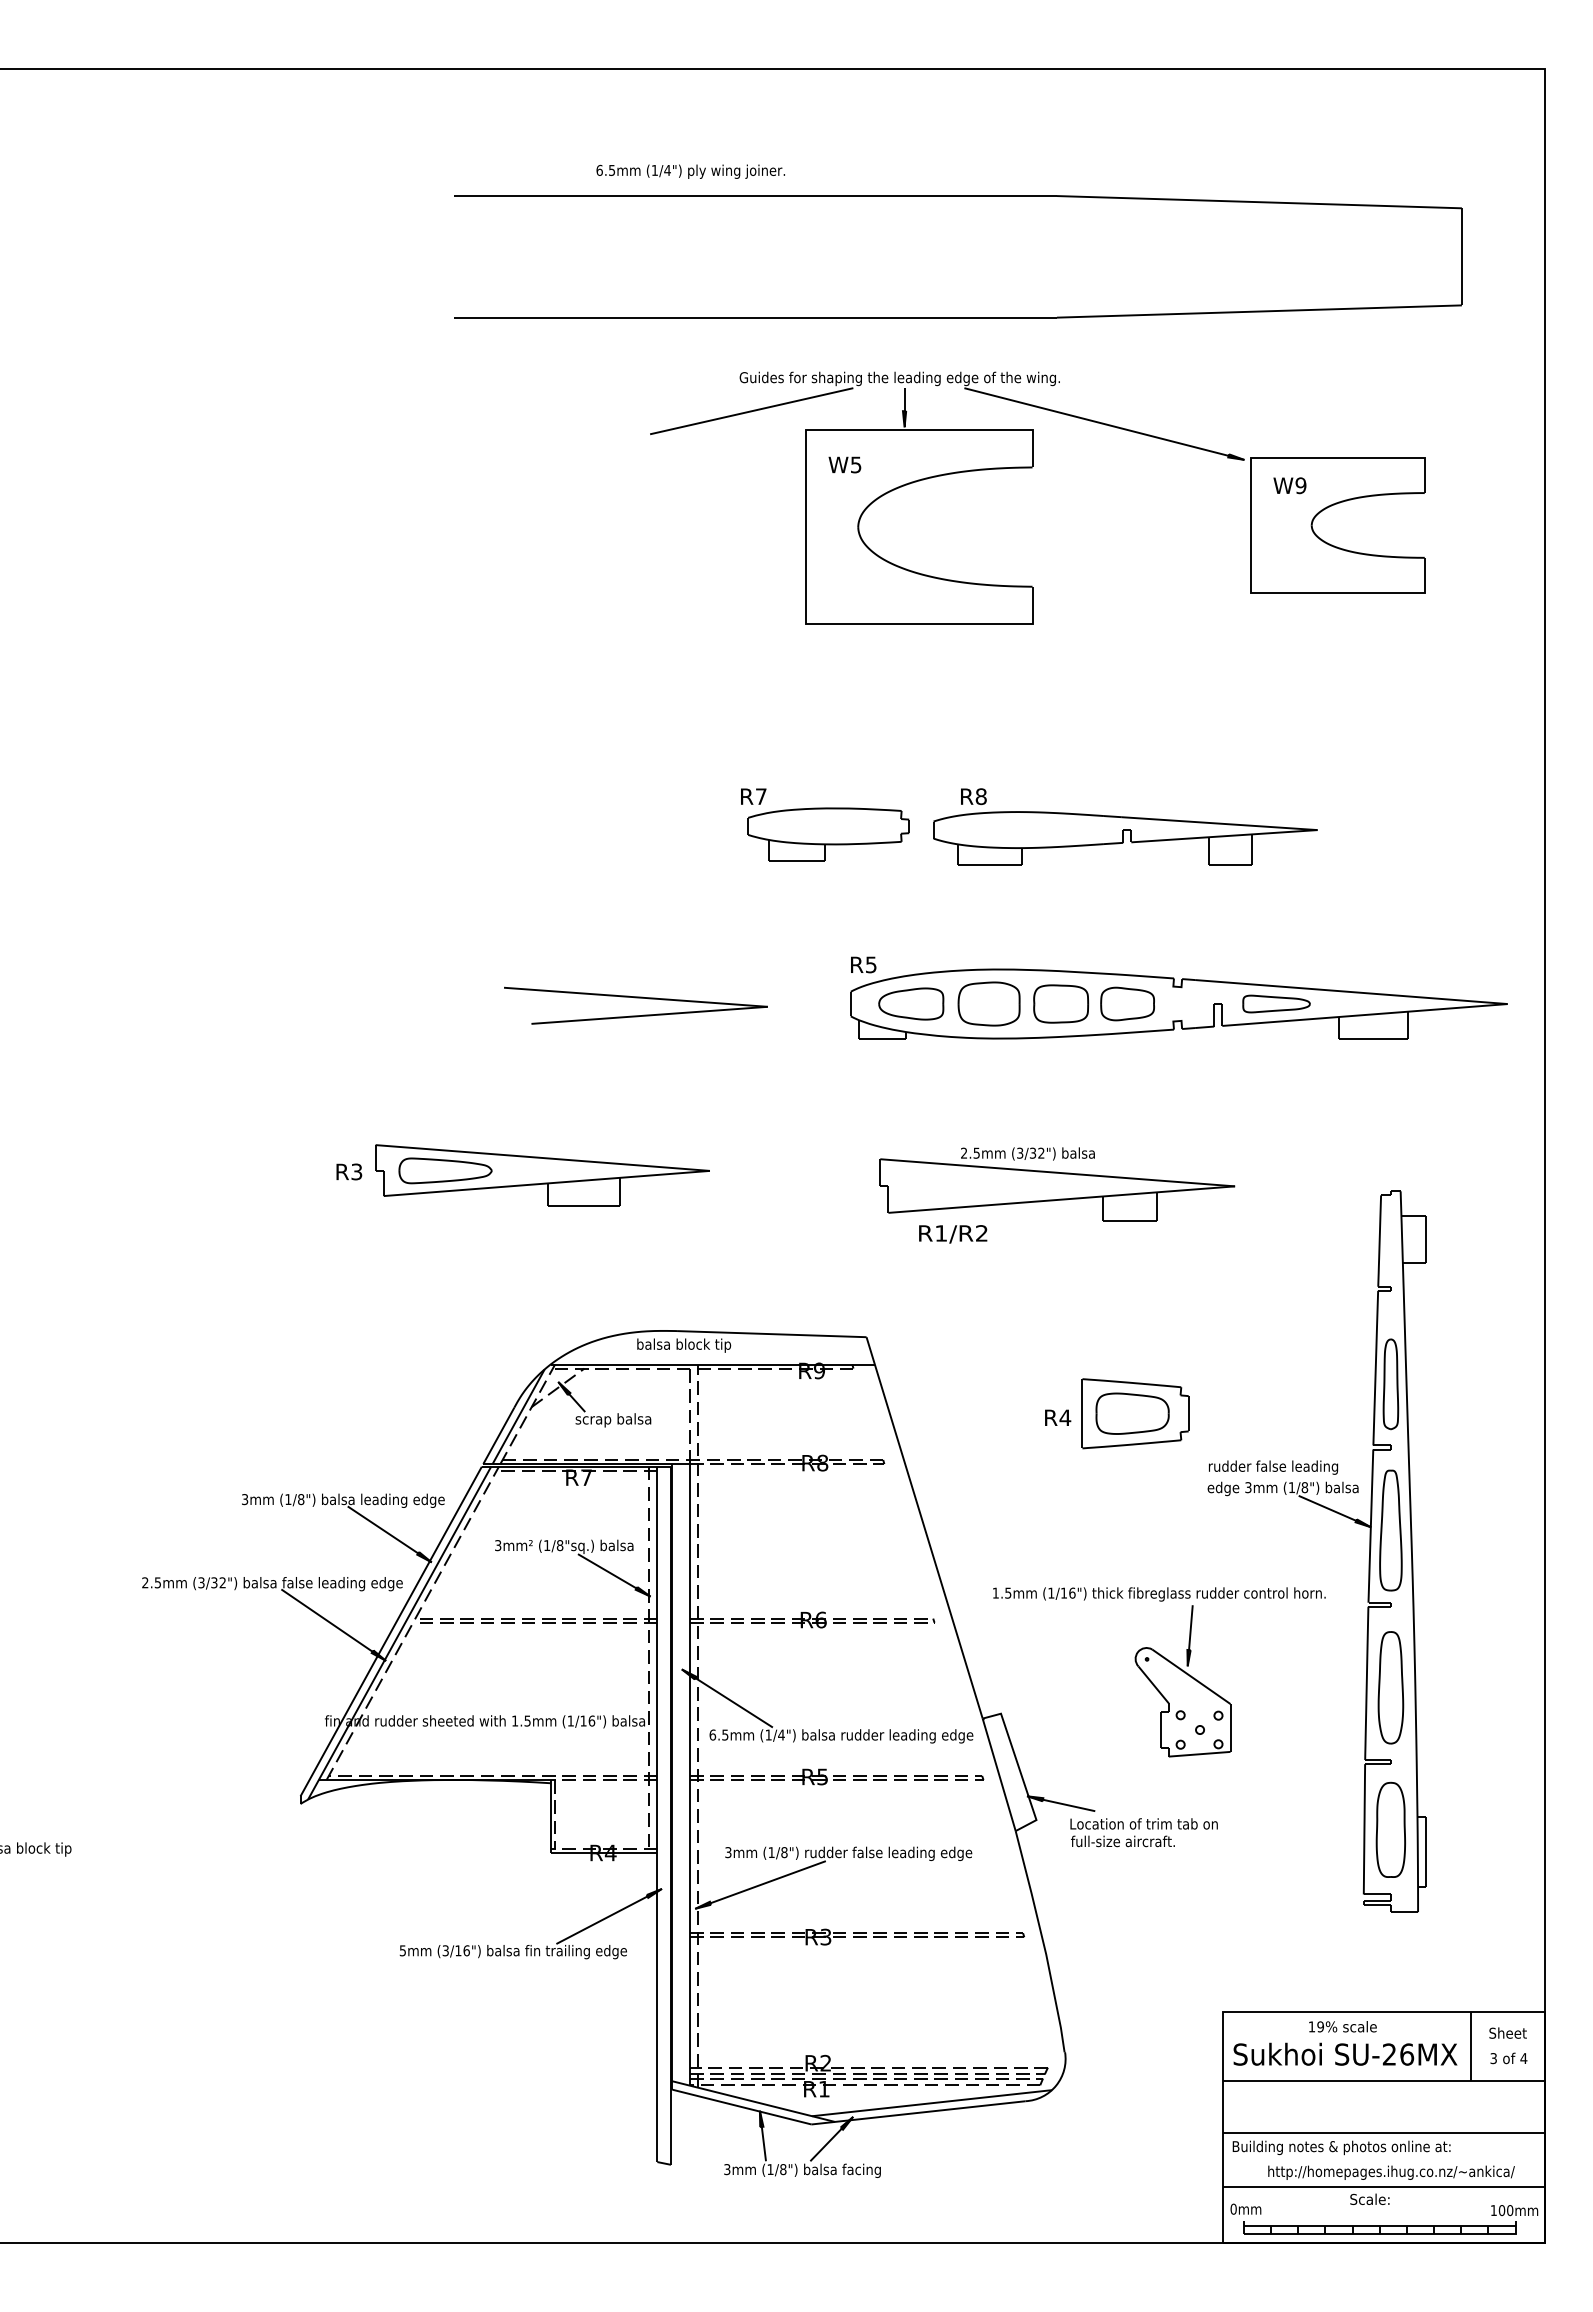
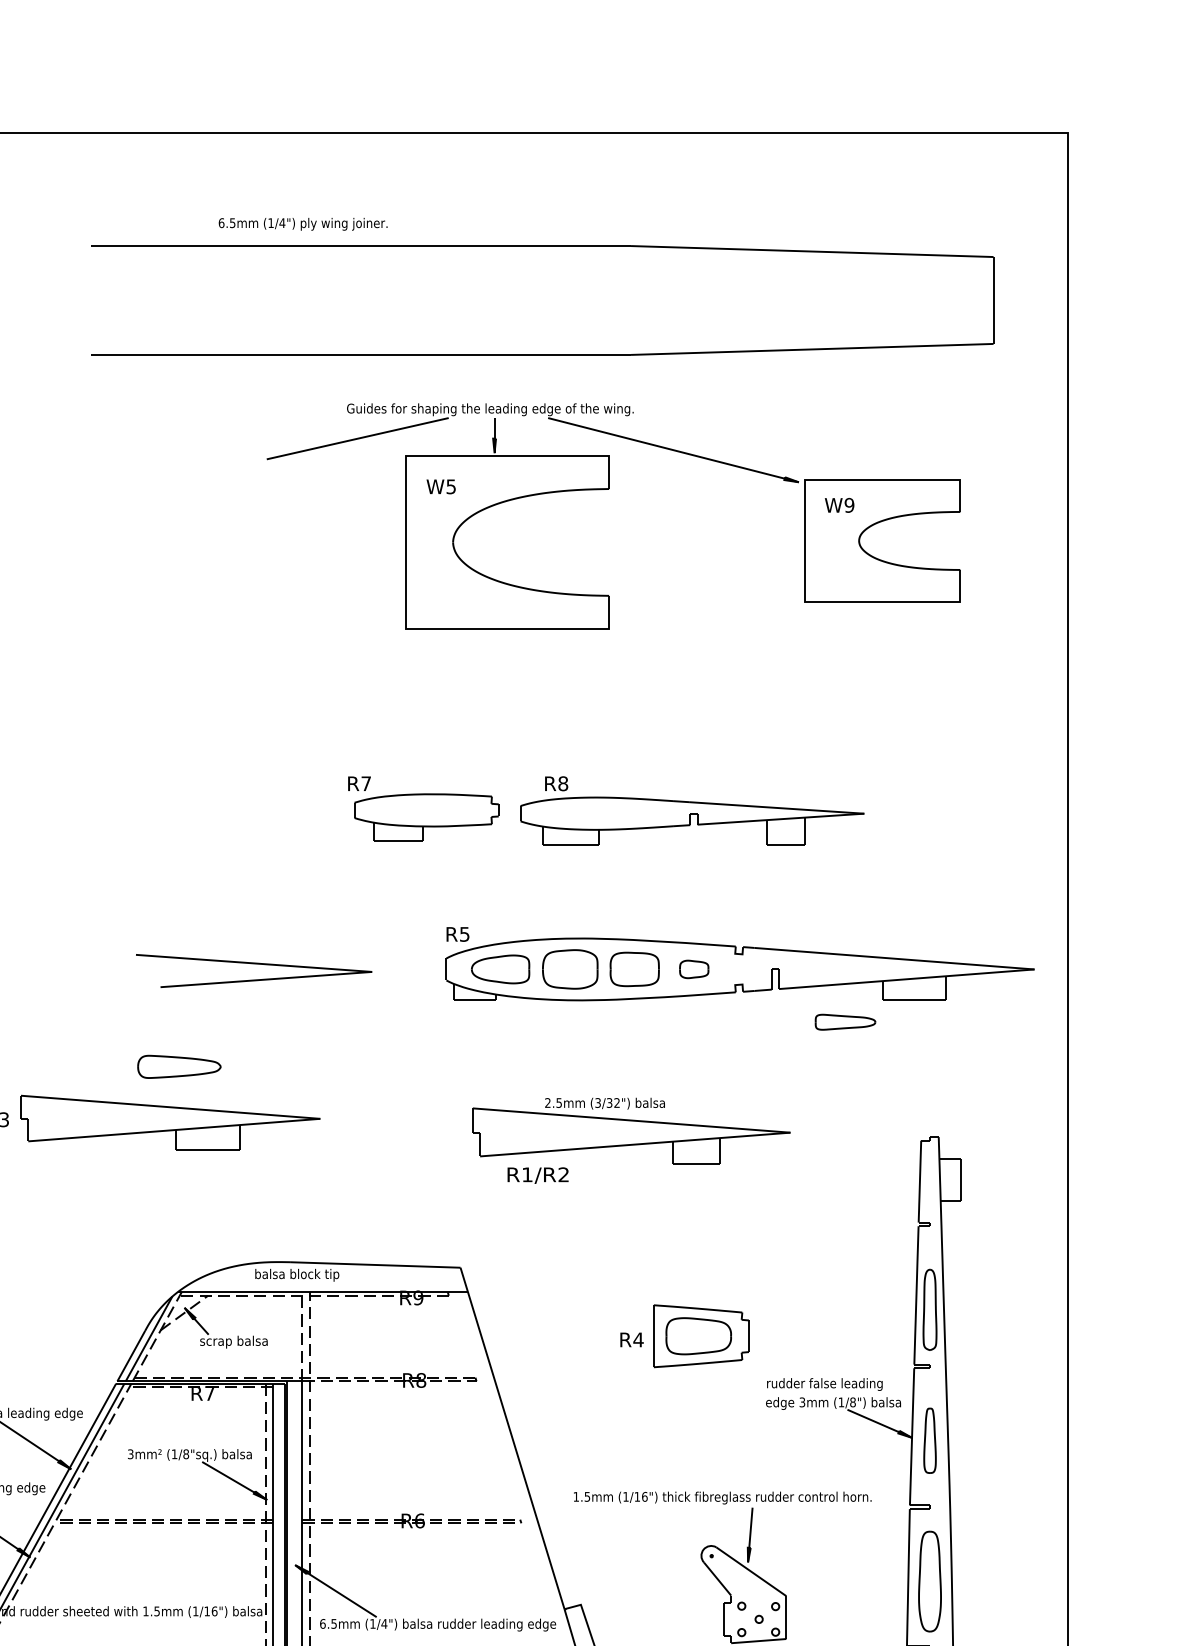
part: (1127, 1003) -> (694, 968), size x0.6
part: (1276, 1003) -> (845, 1021), moved
part: (445, 1170) -> (179, 1066), moved
part: (1390, 1530) -> (929, 1440), size x0.6

